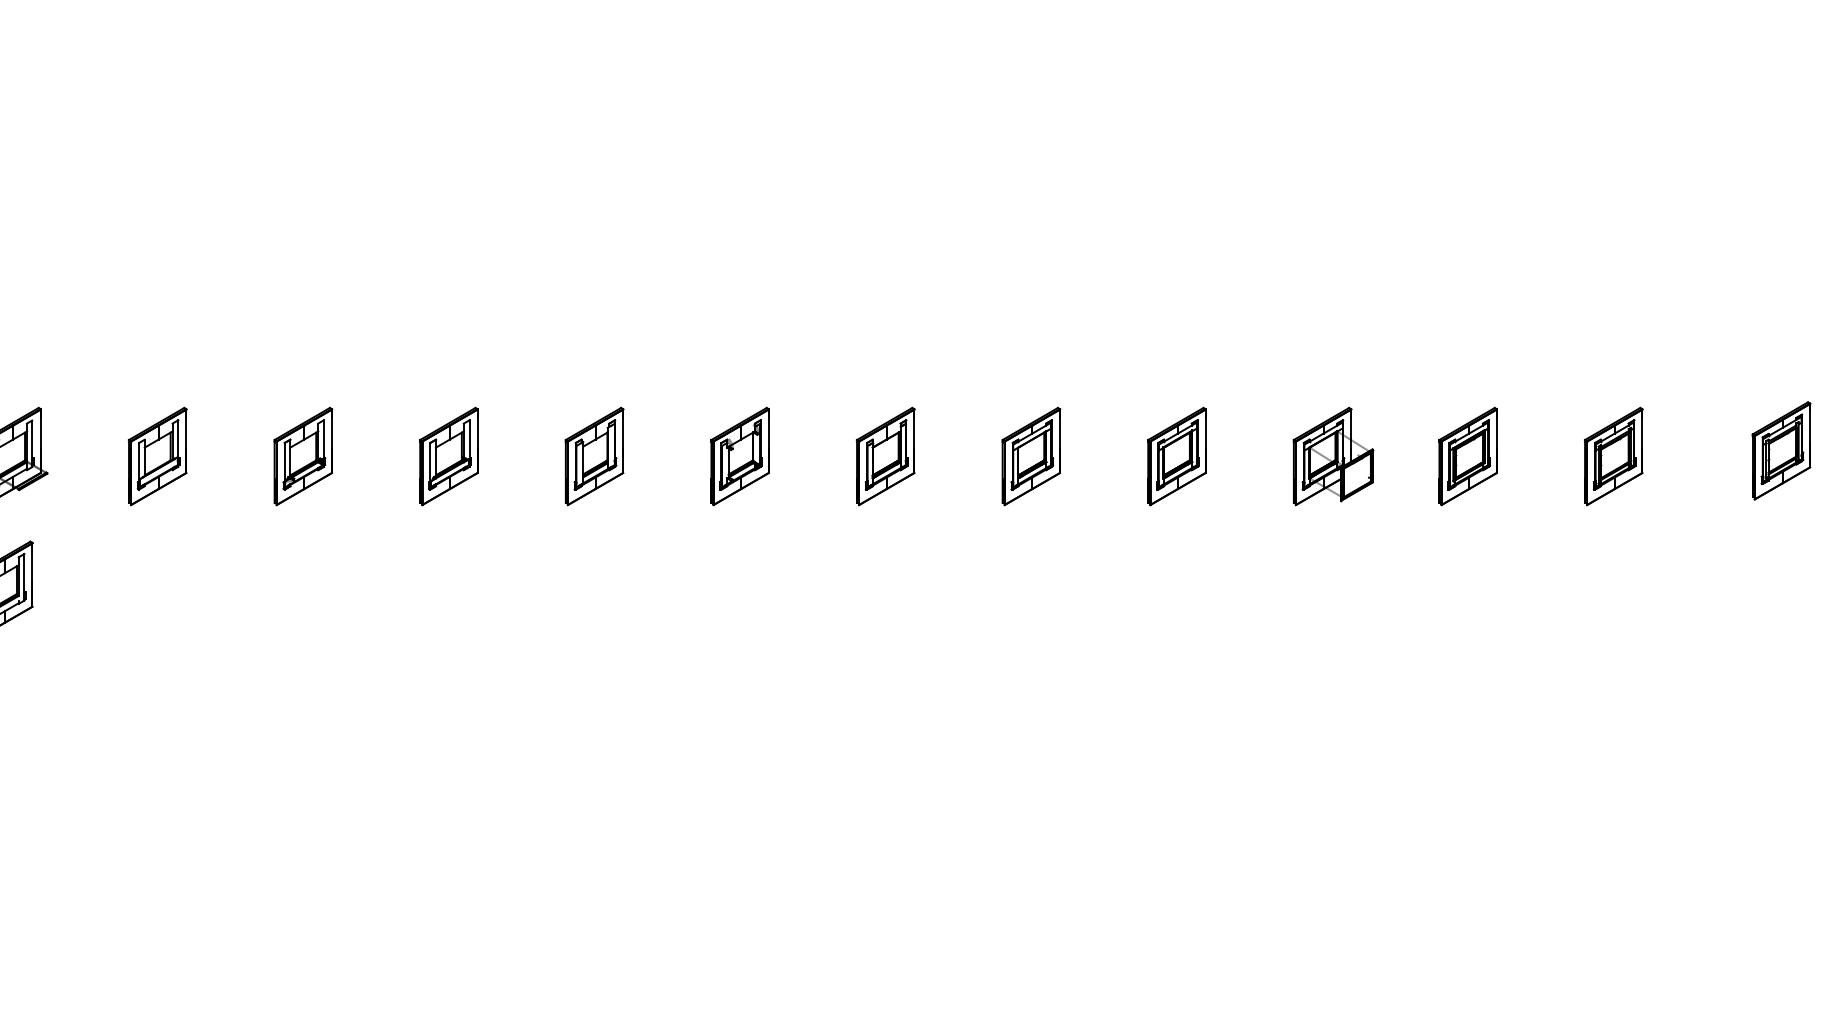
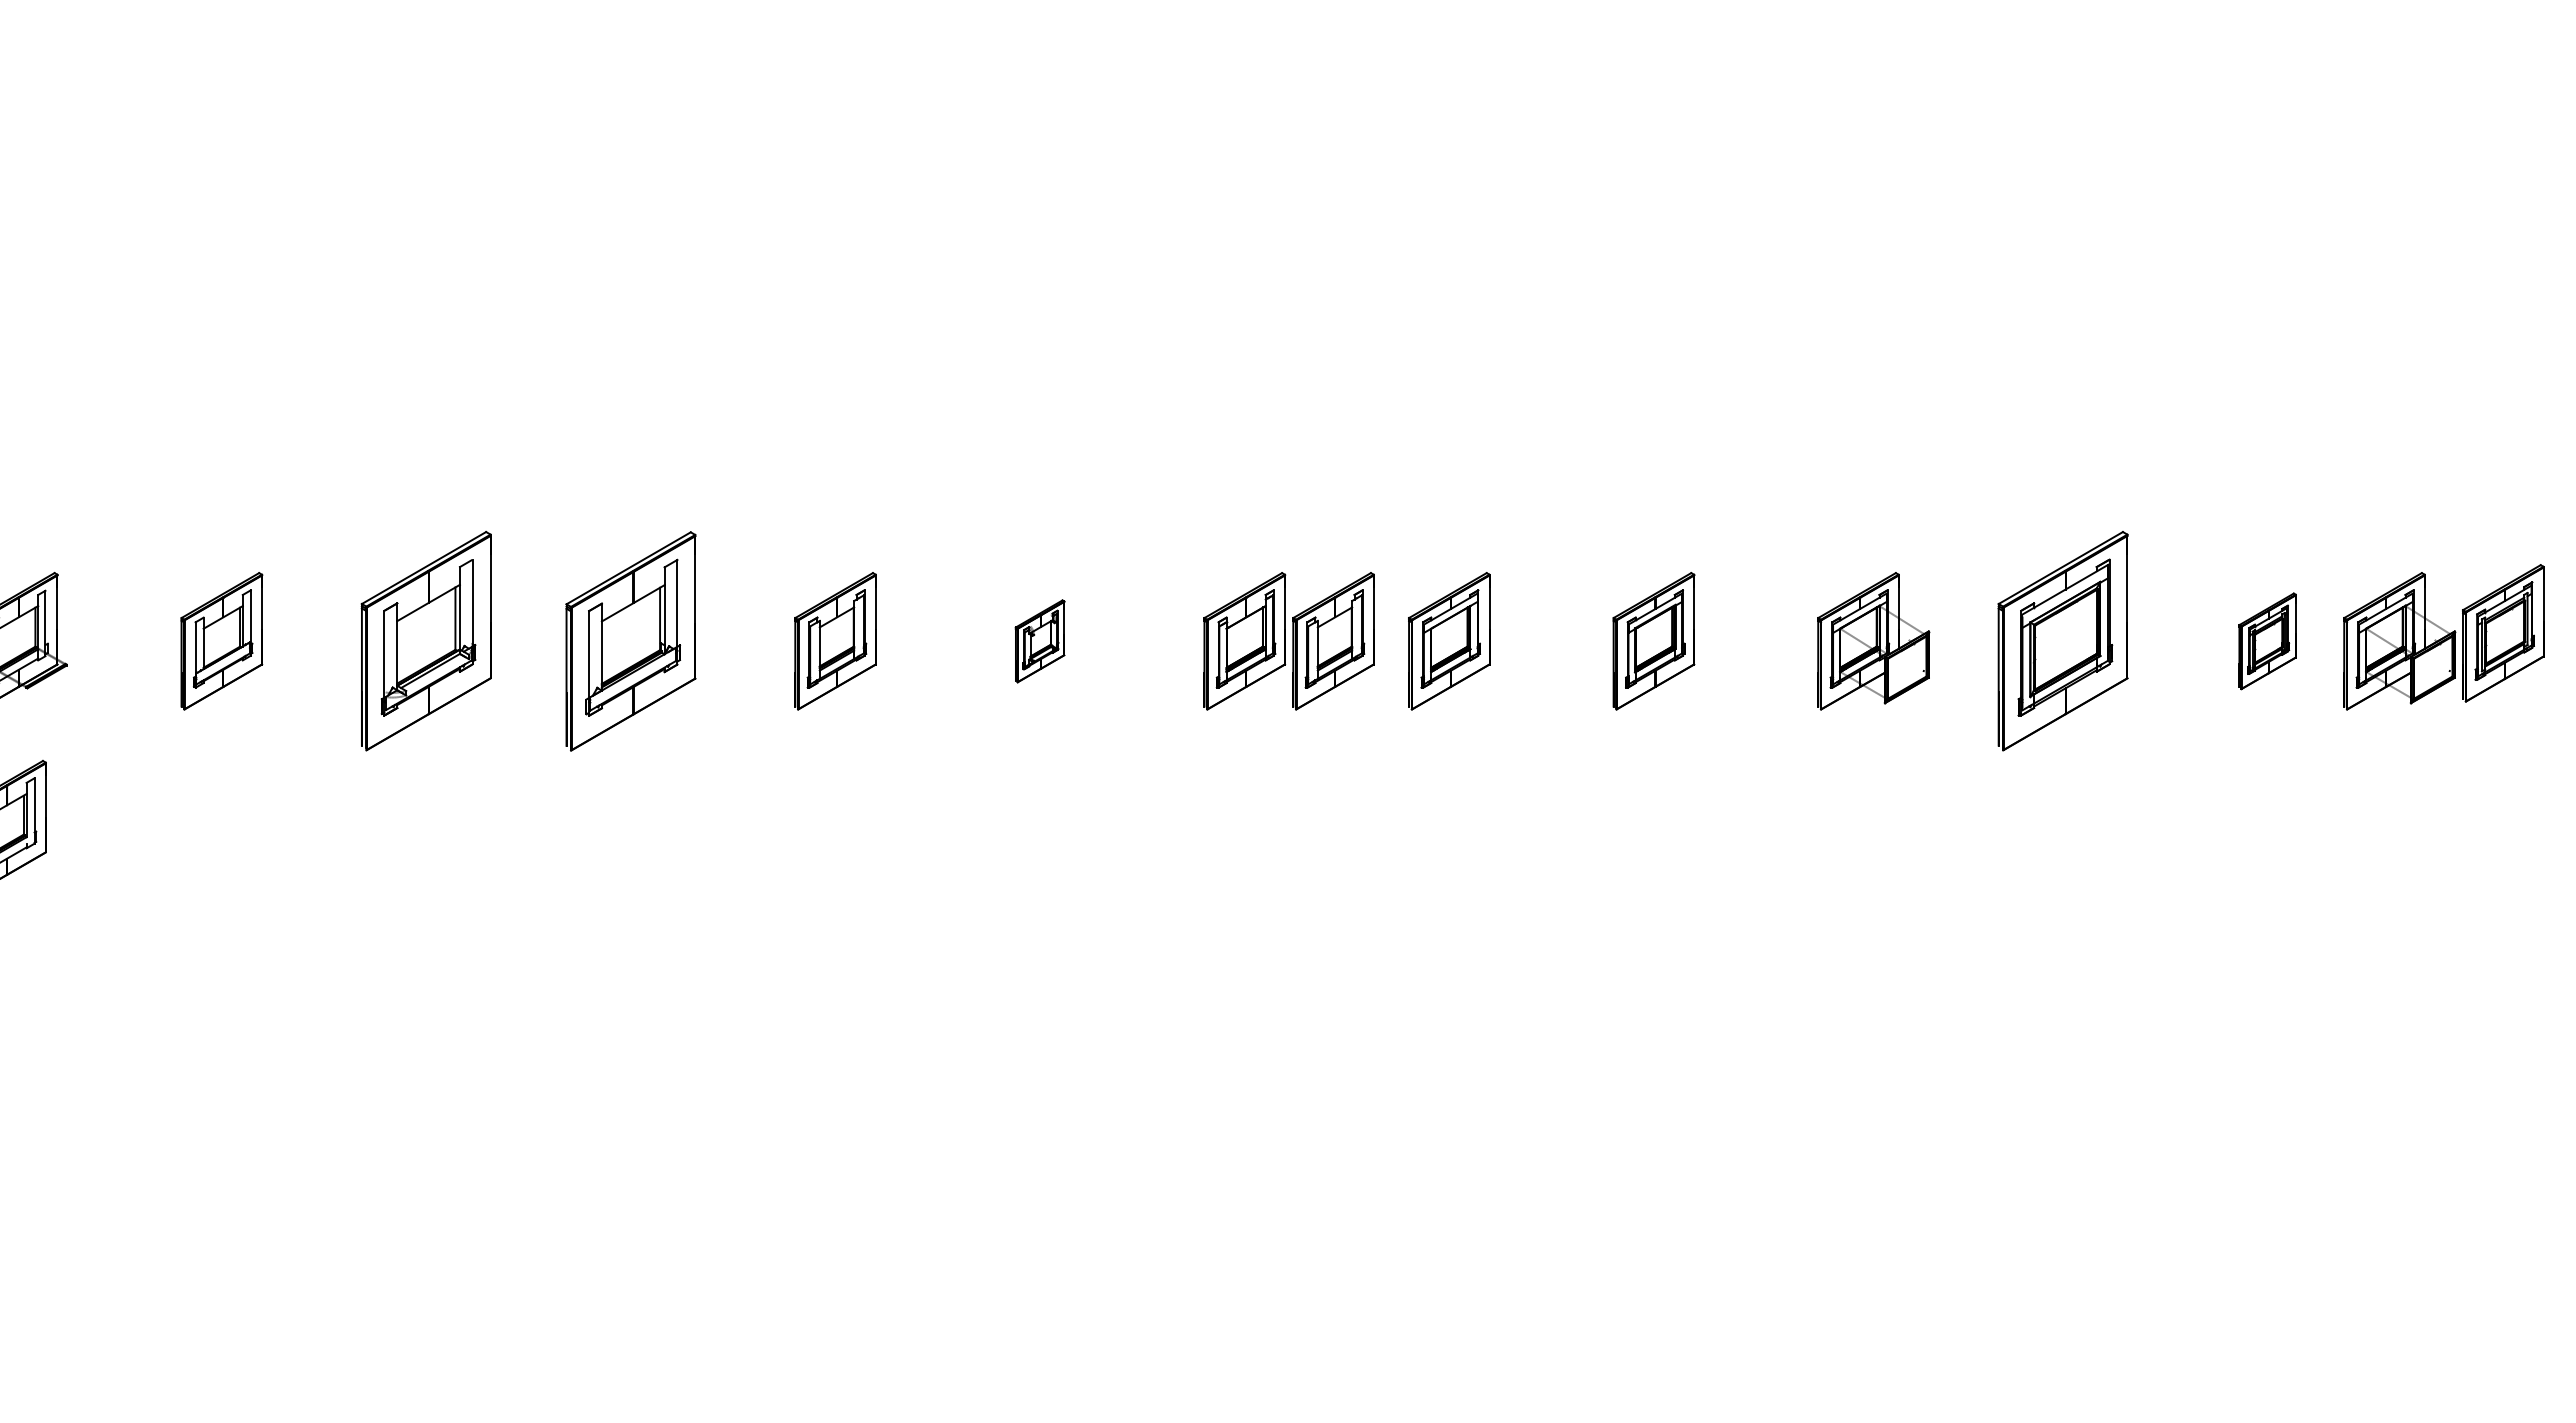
part: (448, 455) -> (630, 640), size x1.6
part: (303, 456) -> (426, 641), size x1.6
part: (739, 456) -> (1039, 641), size x0.6
part: (948, 456) -> (1333, 641), added
part: (1467, 456) -> (2062, 641), size x1.6
part: (1613, 456) -> (2267, 641), size x0.7
part: (1707, 456) -> (2399, 641), added

